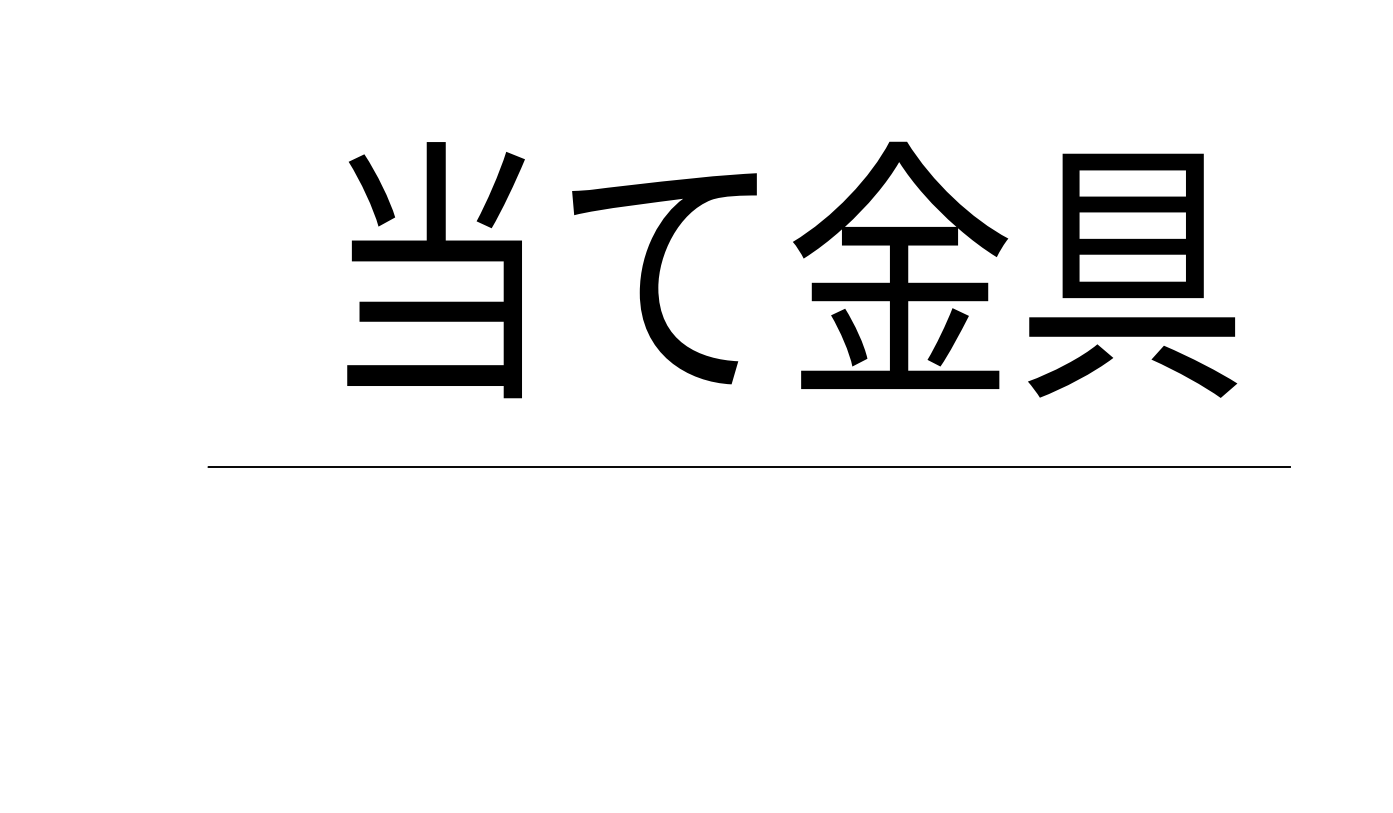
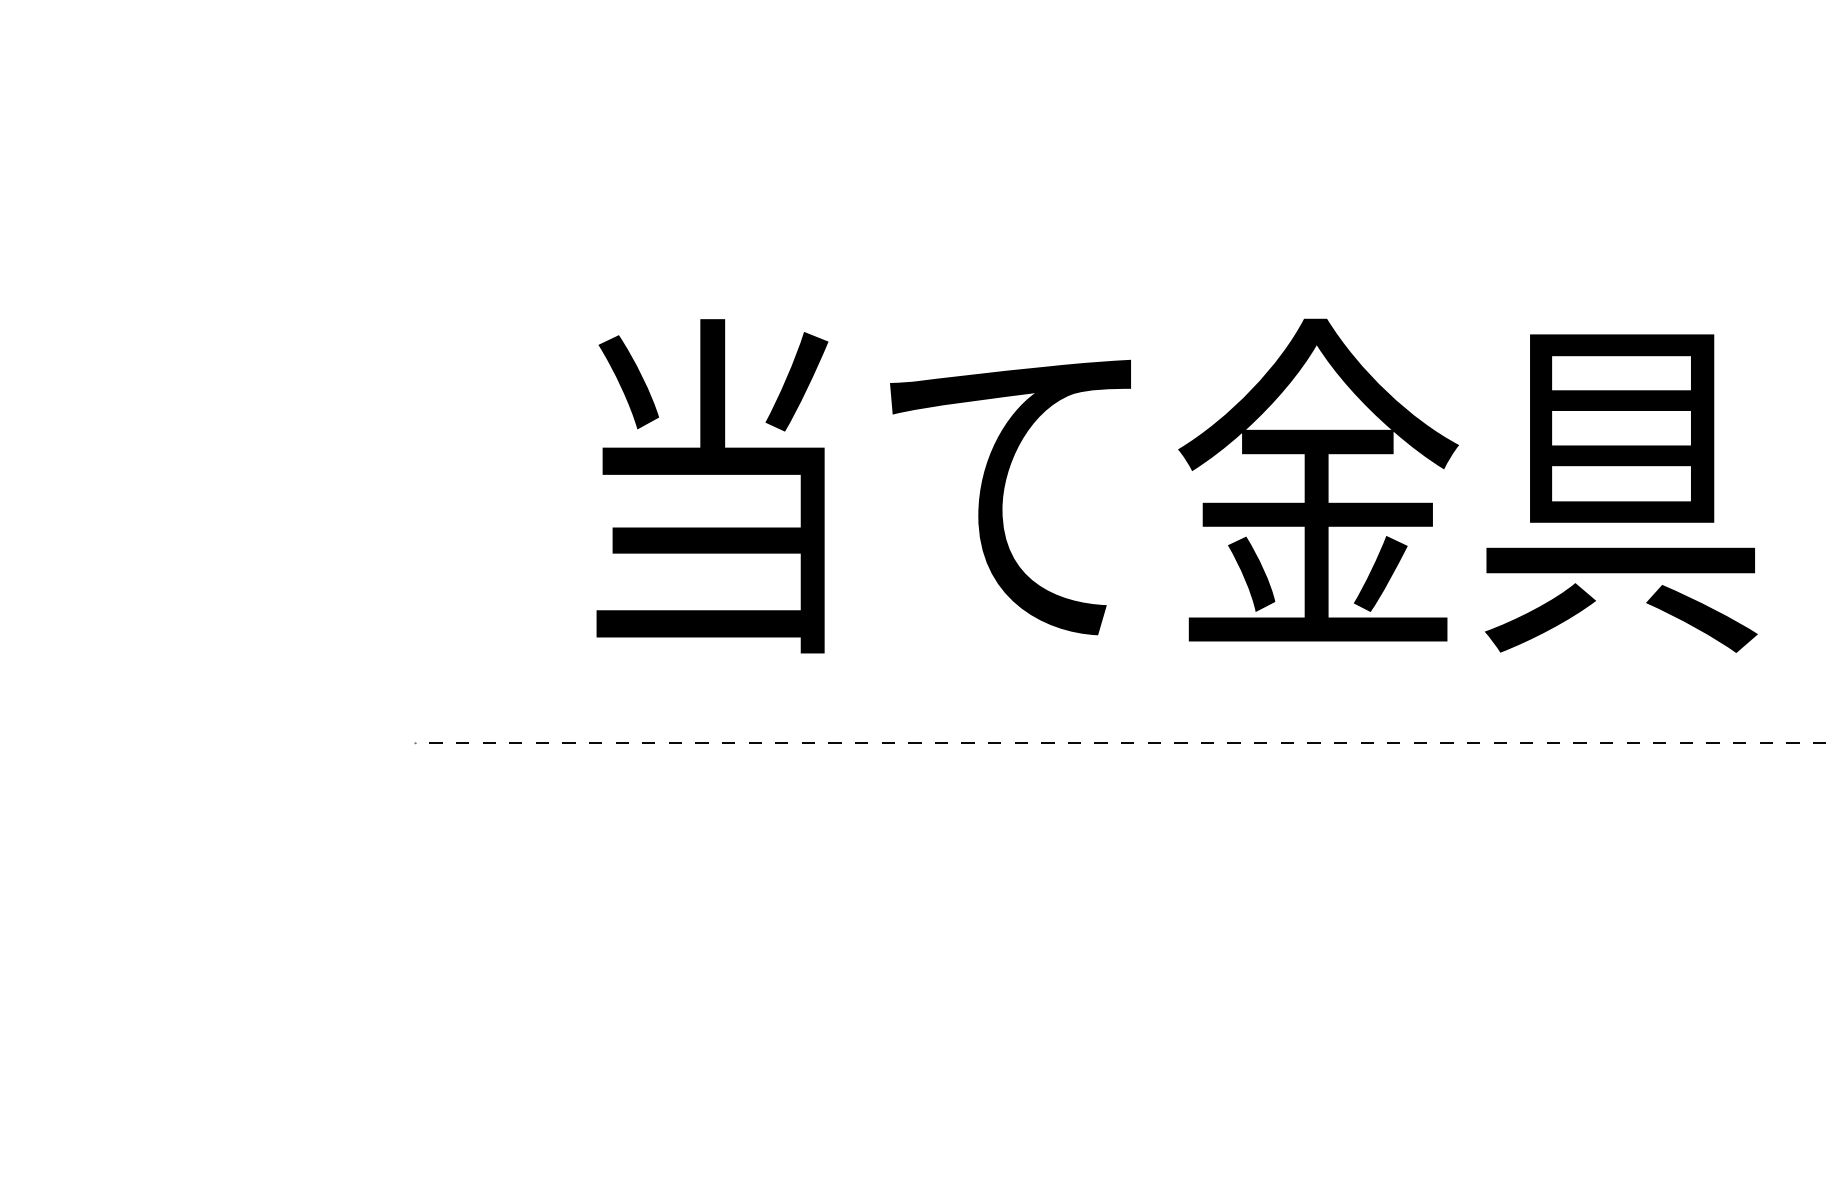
line: (748, 467) -> (1120, 743), solid -> dashed

